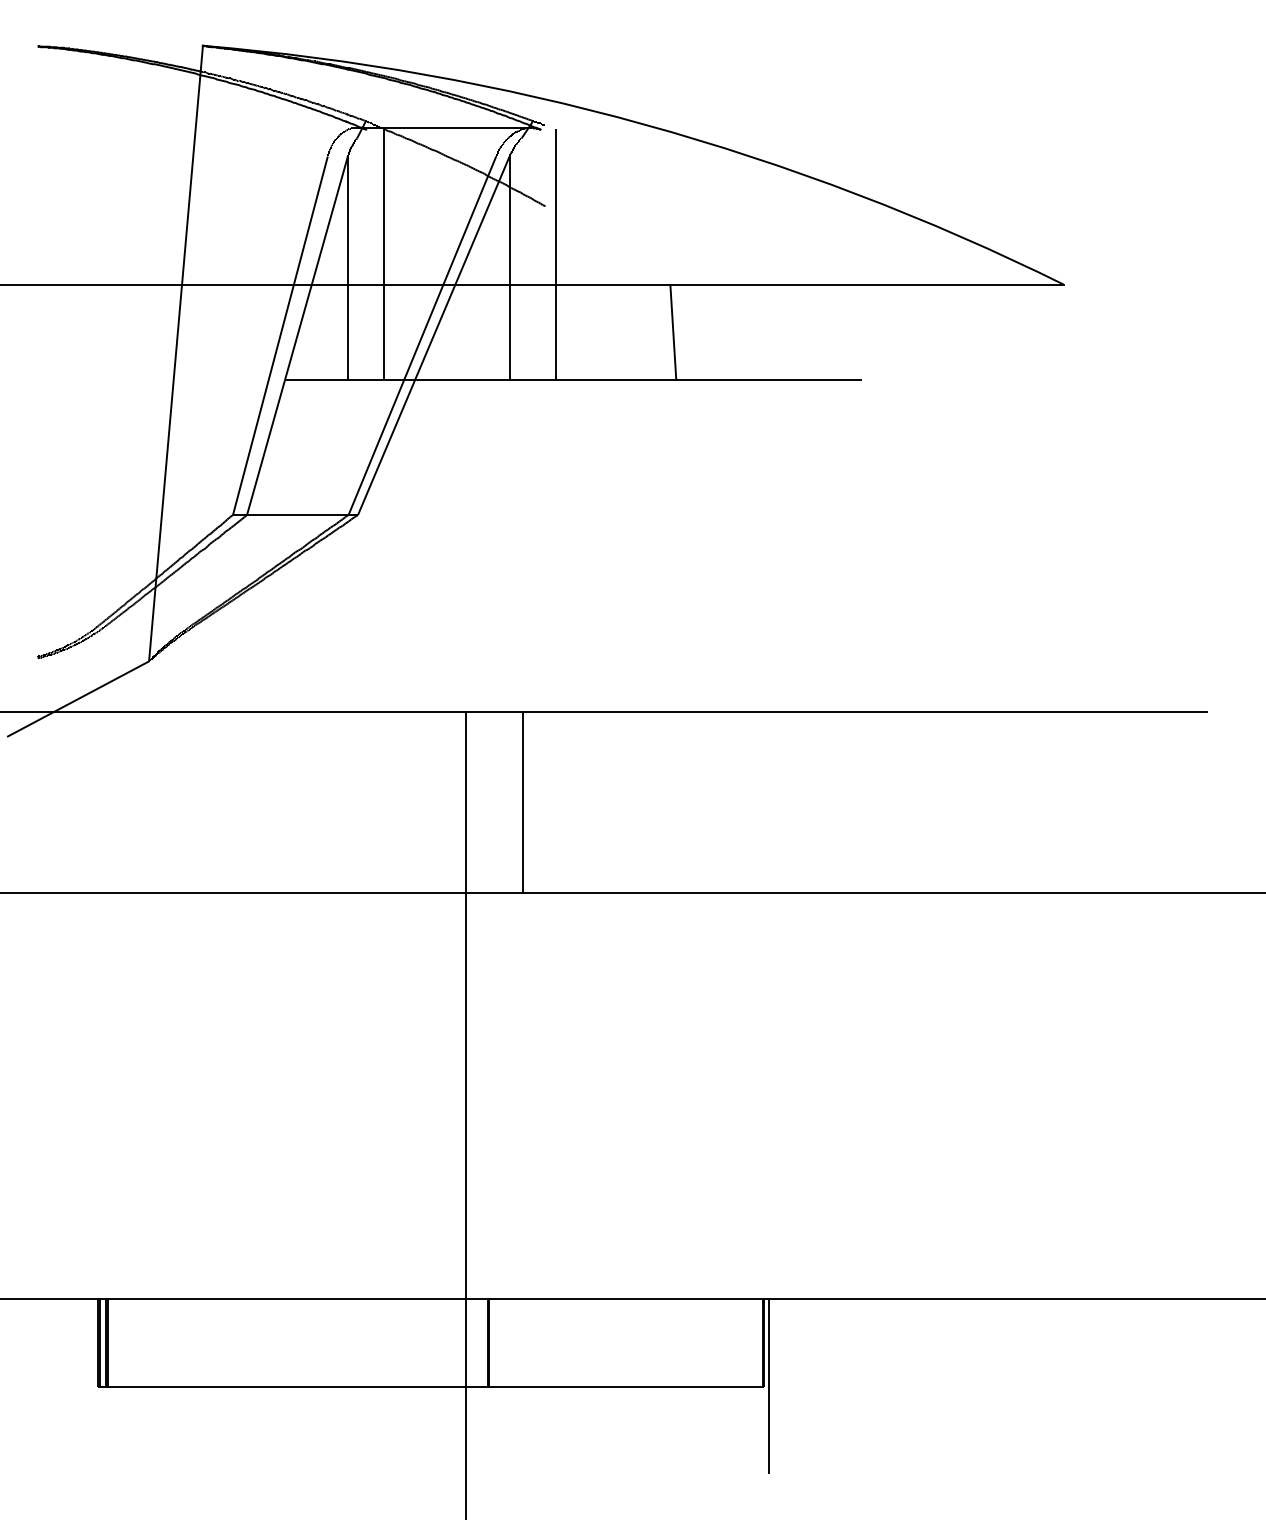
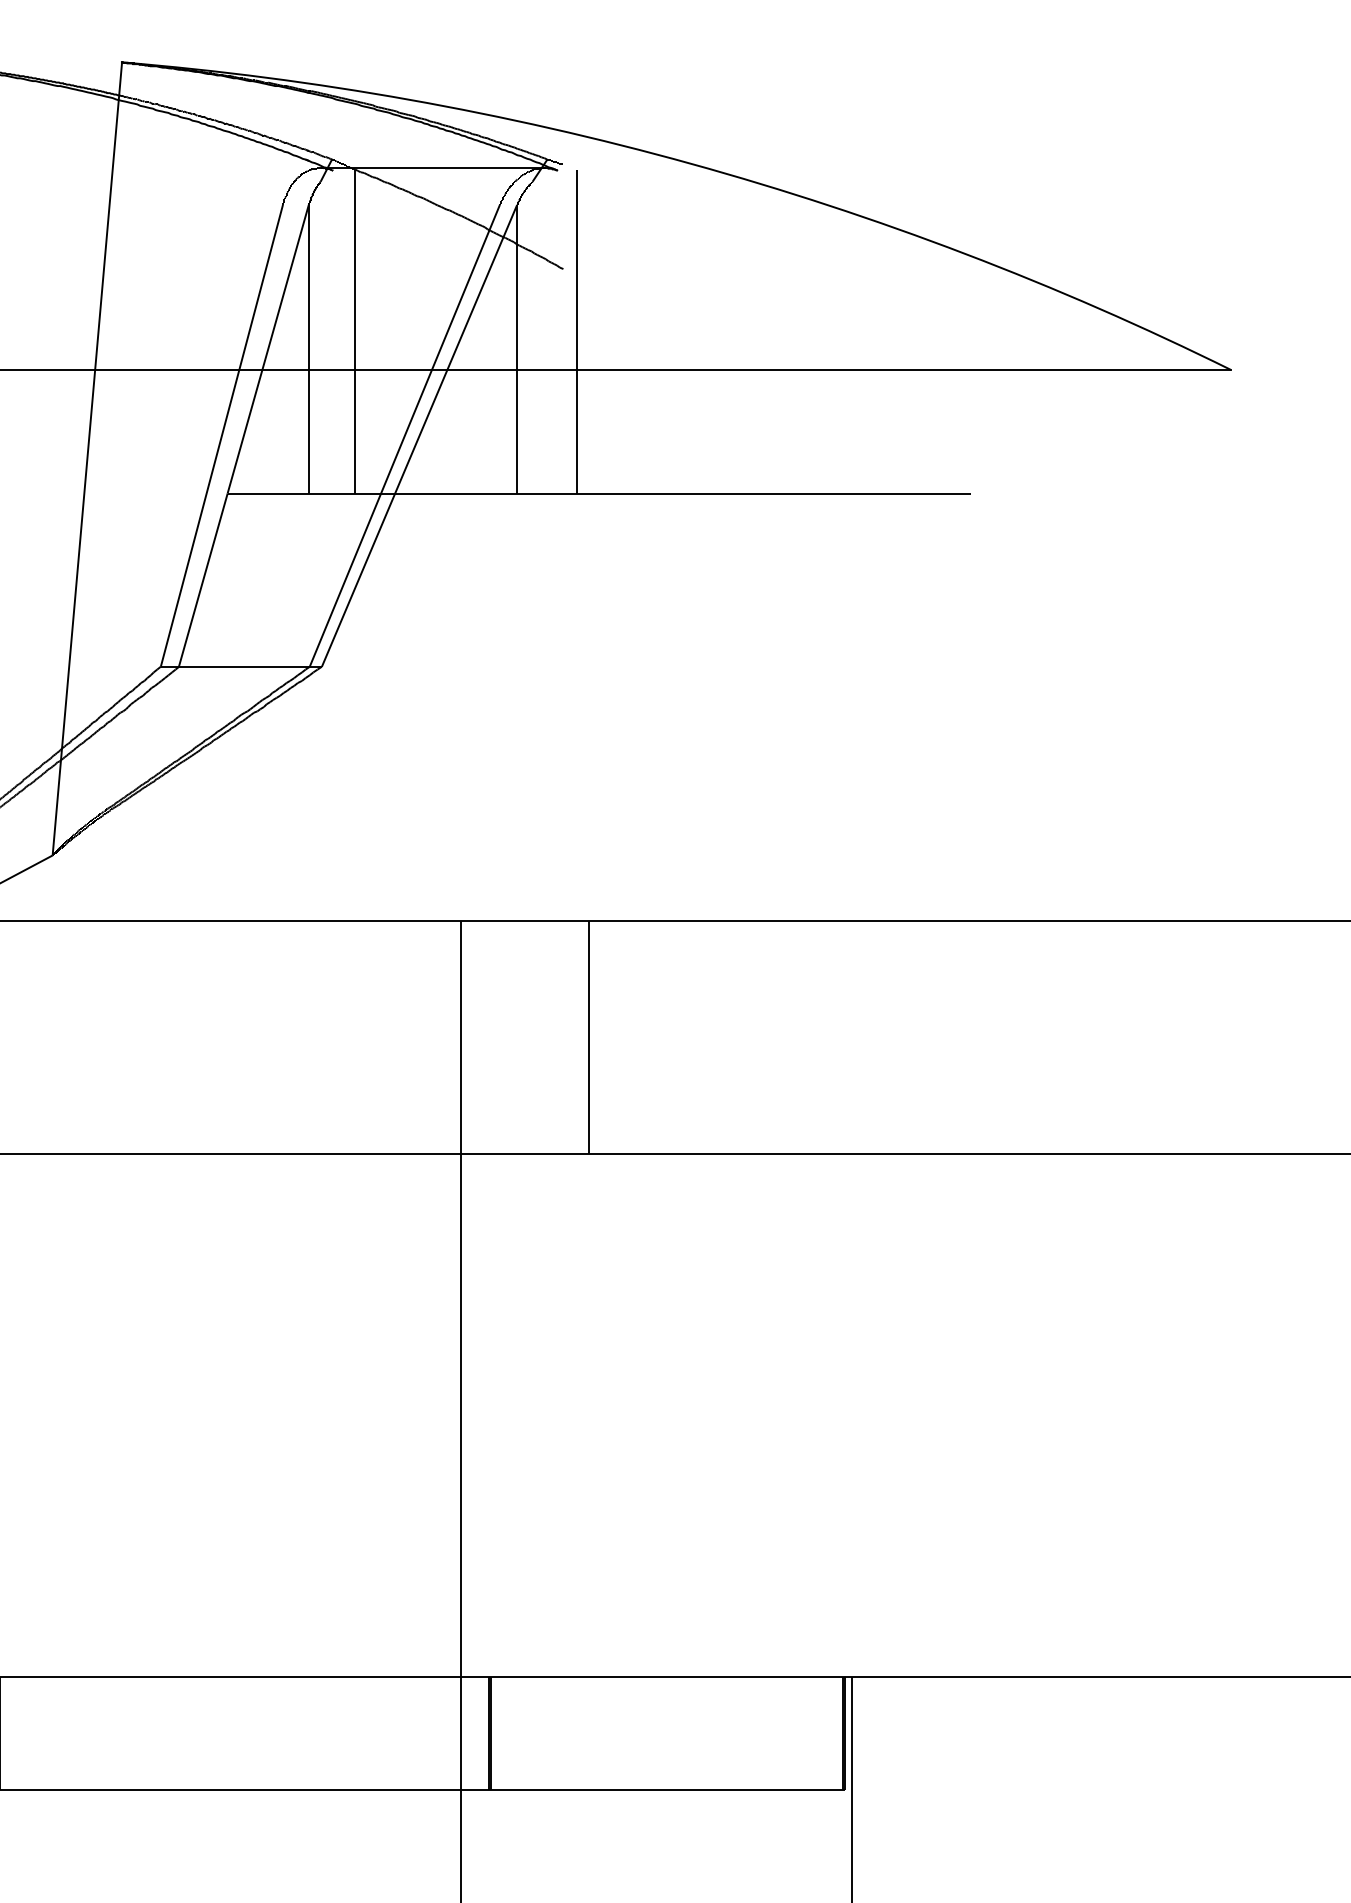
line: (673, 332) -> (728, 431), removed
line: (522, 802) -> (589, 1037), moved

